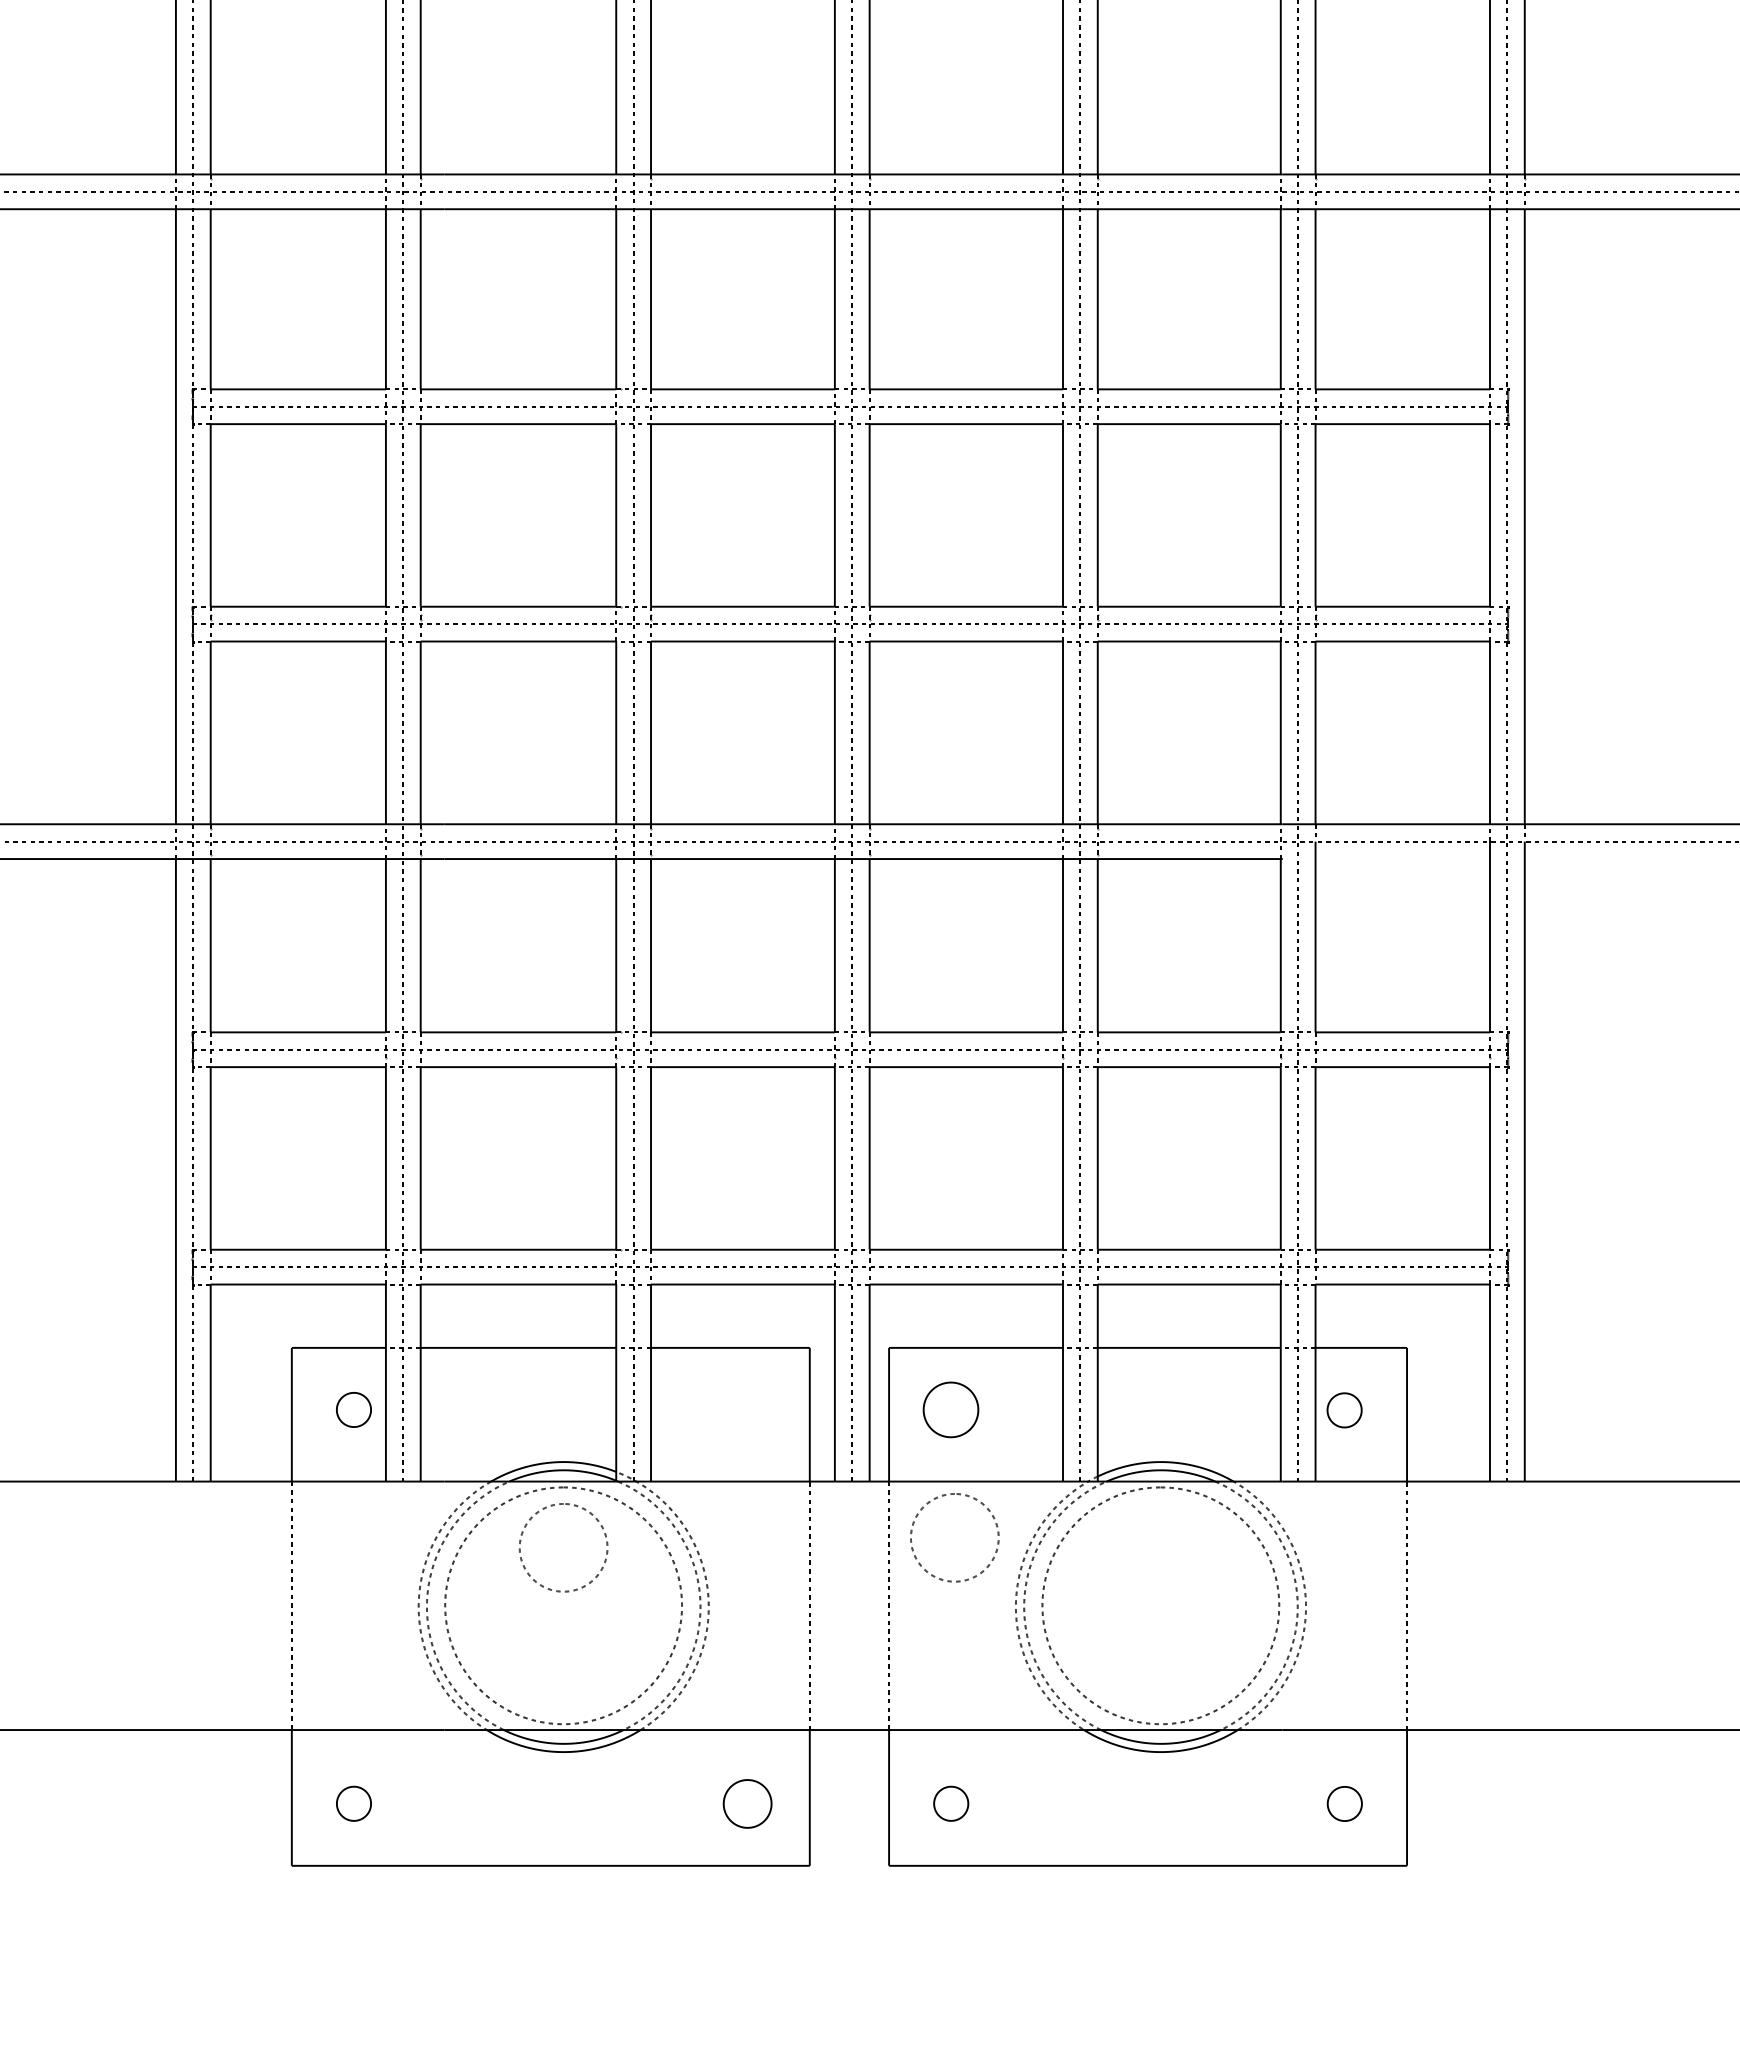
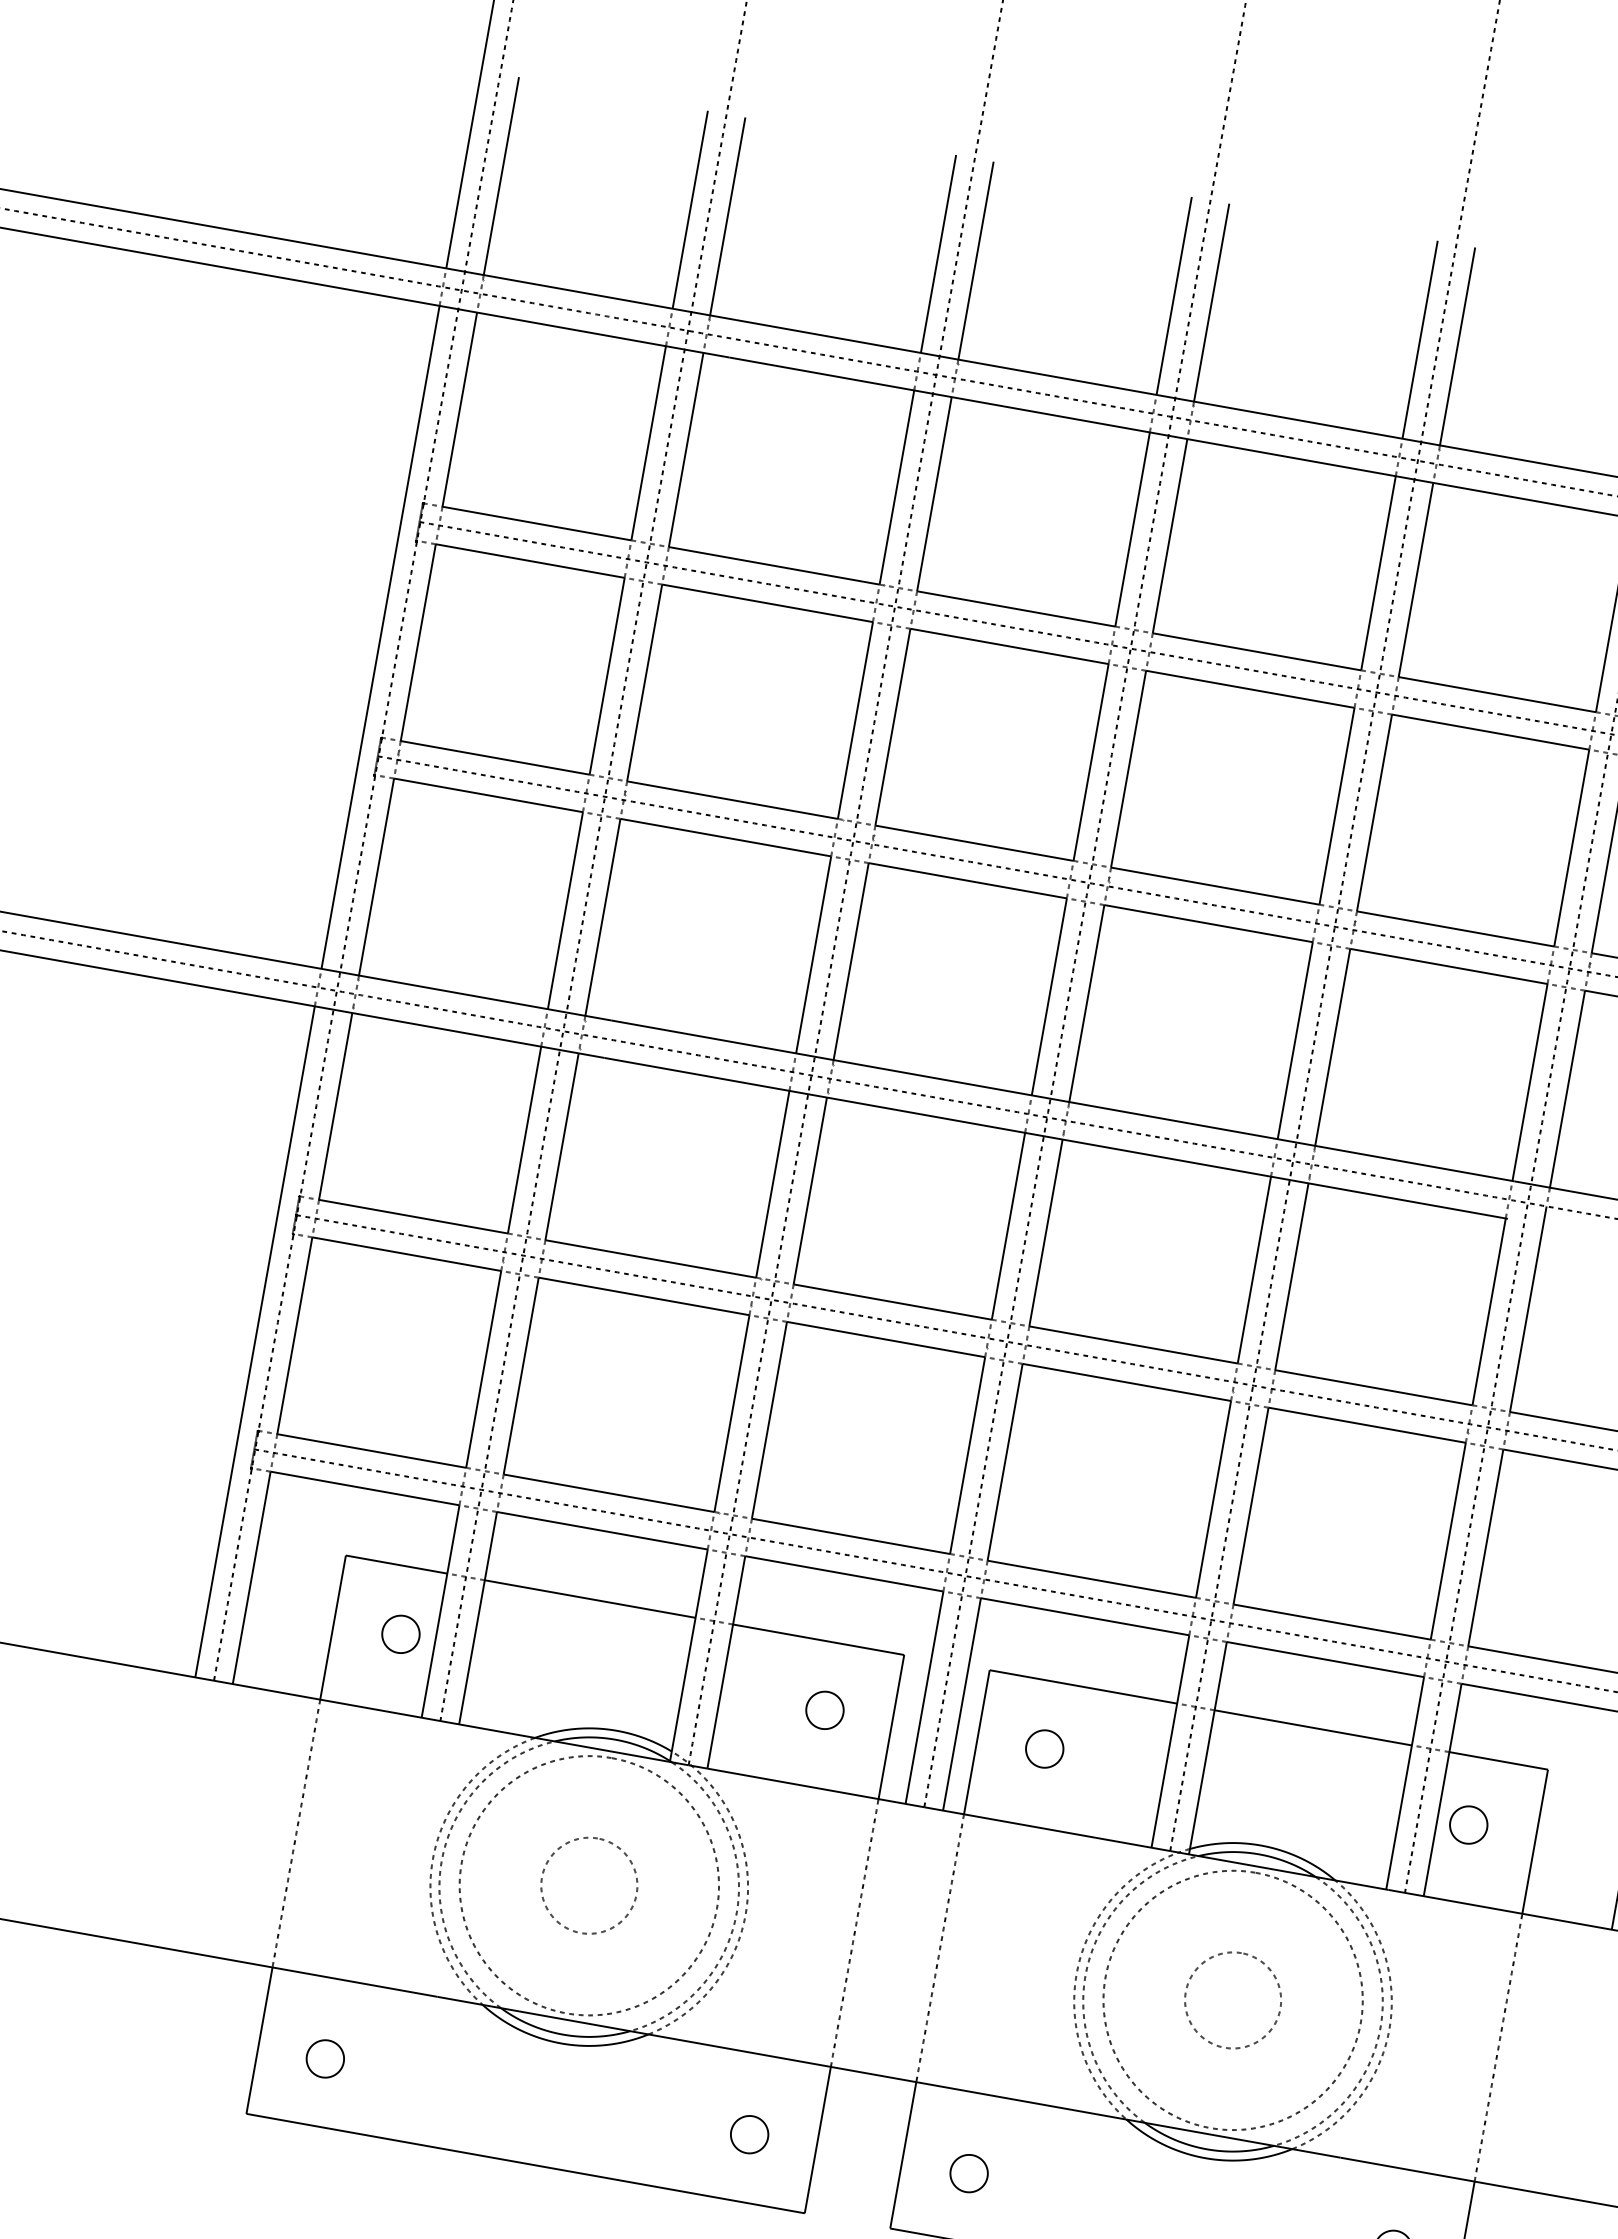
part: (951, 1409) -> (1045, 1748), size x0.62
part: (747, 1410) -> (825, 1710), added
part: (553, 1506) -> (586, 1839), moved
part: (918, 1515) -> (1198, 1969), moved
part: (747, 1803) -> (749, 2134), size x0.71

